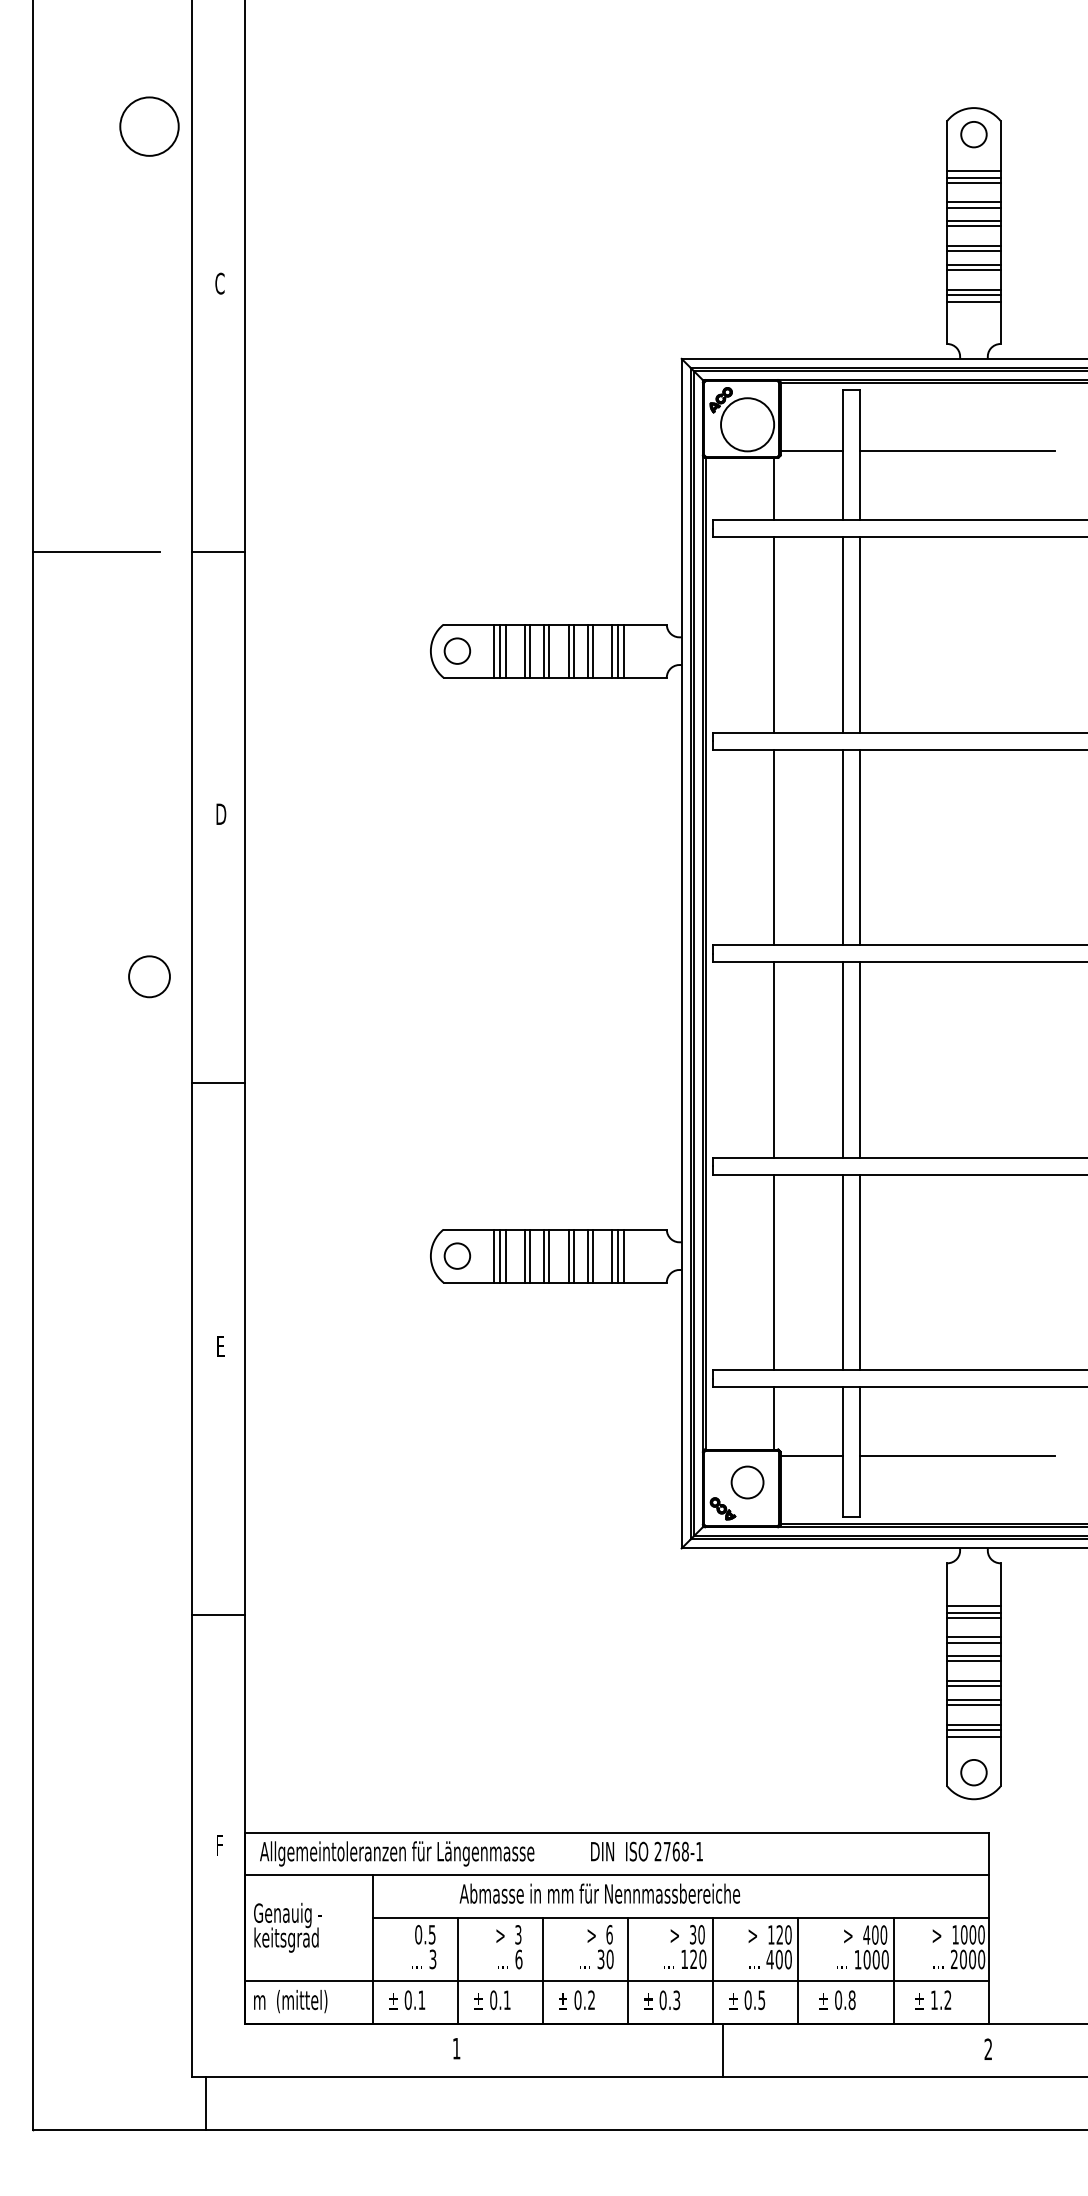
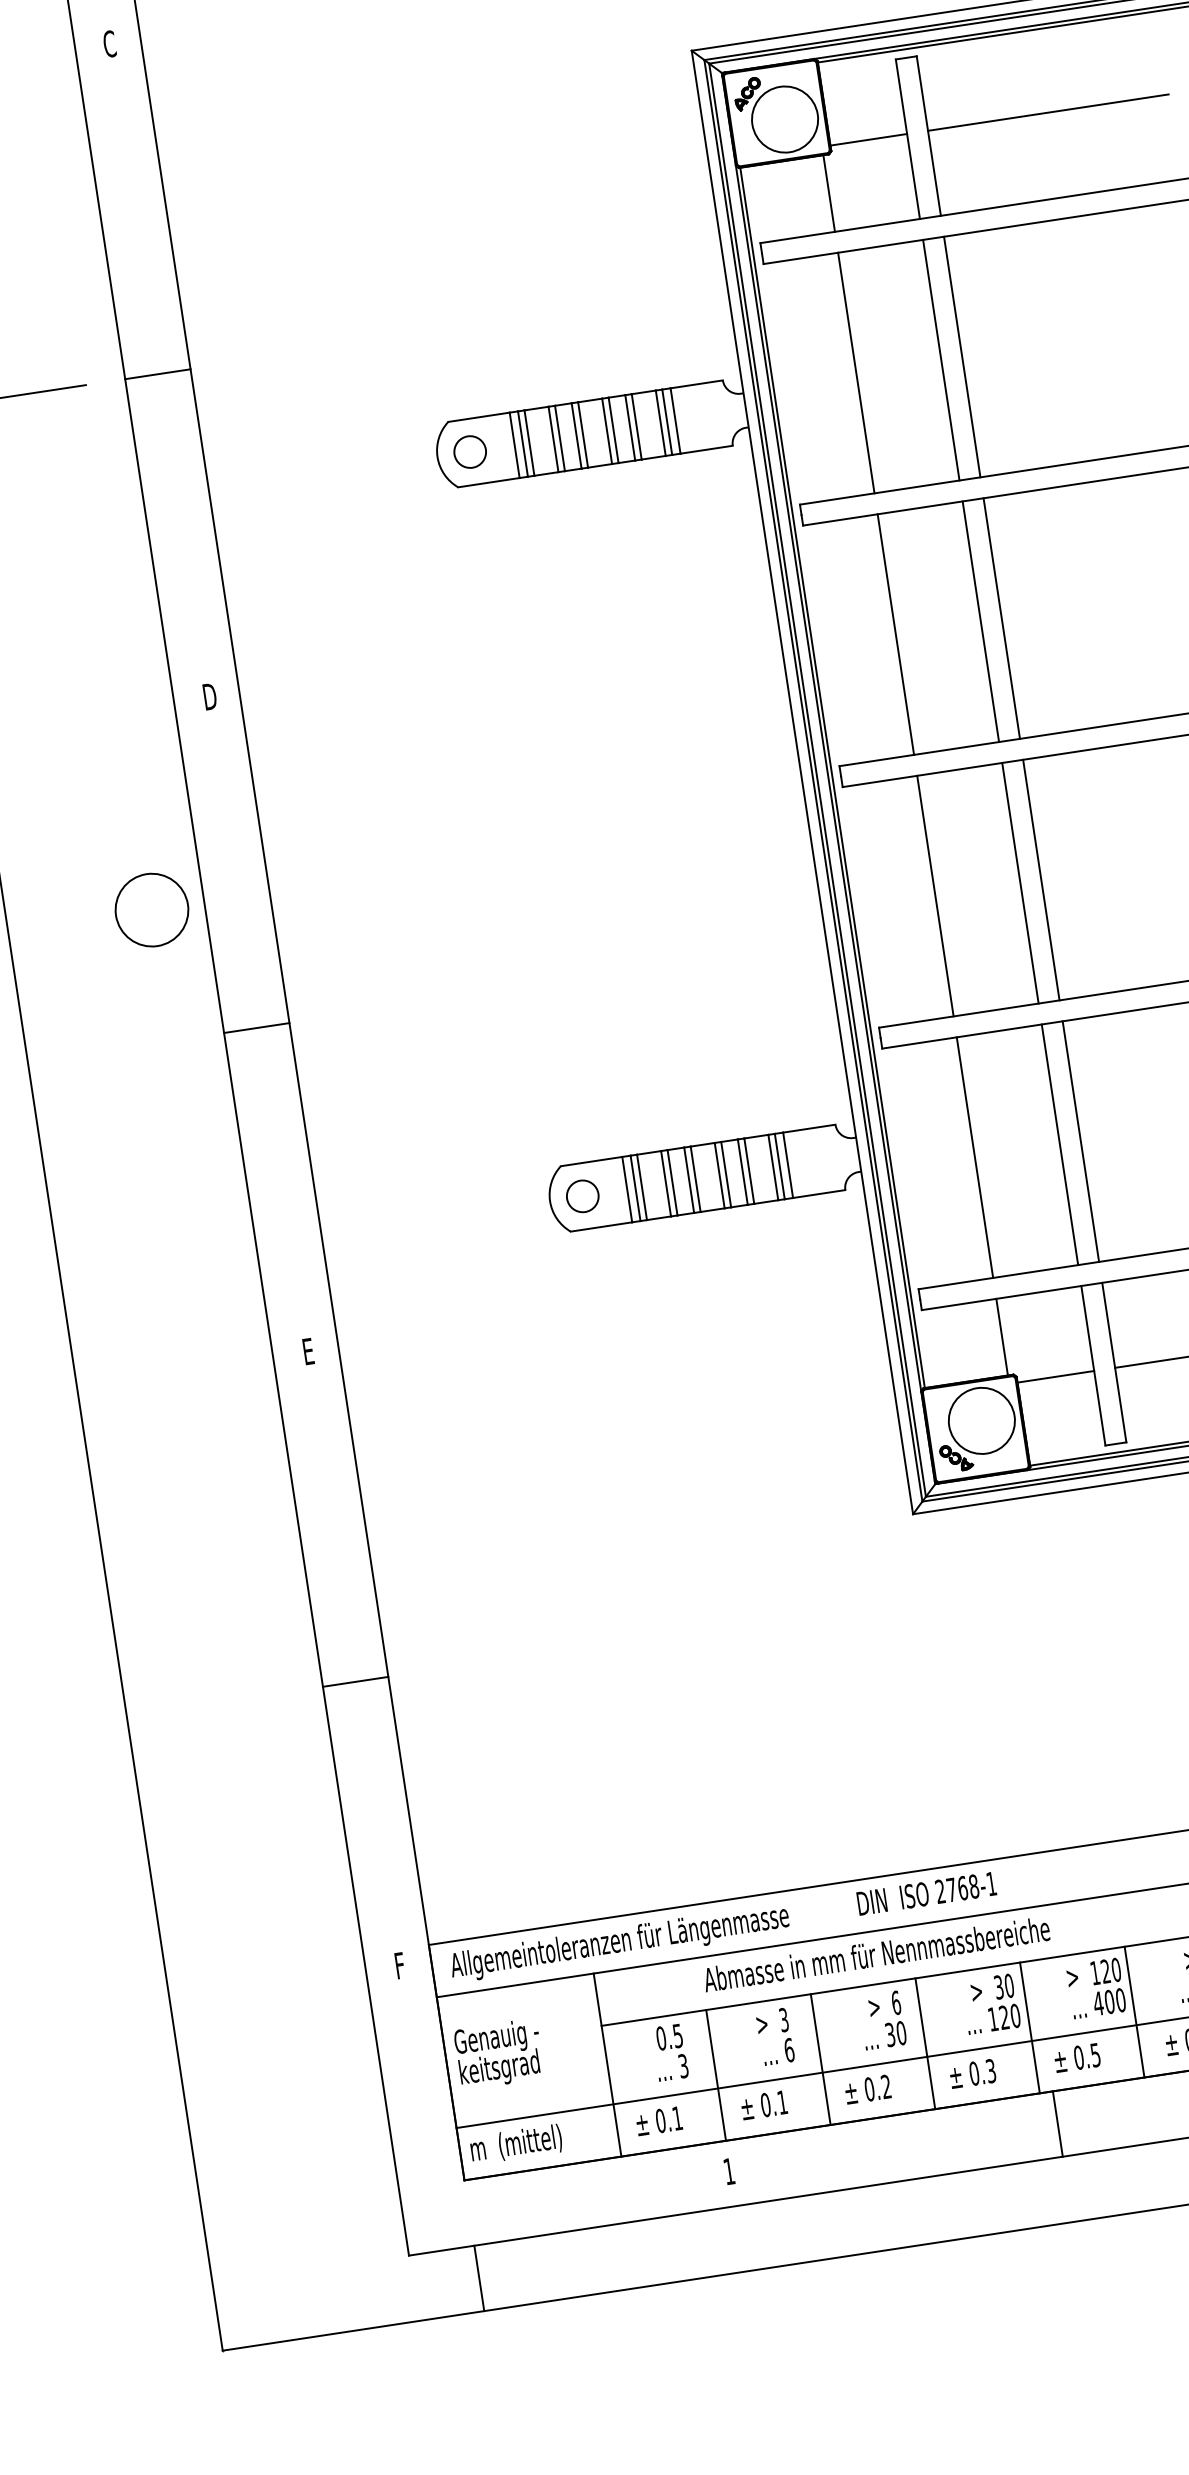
circle: (149, 976) -> (151, 909), size x1.43
circle: (747, 1482) -> (981, 1420), size x1.67
line: (206, 2103) -> (479, 2278), moved

